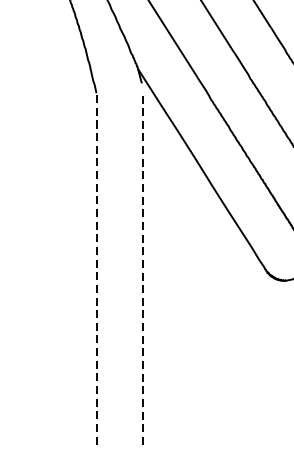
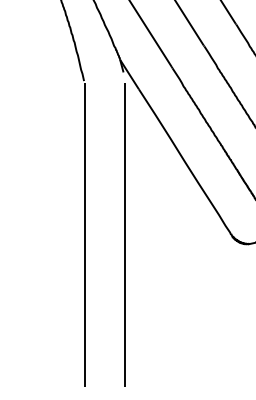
line: (142, 269) -> (124, 234), dashed -> solid
line: (97, 270) -> (84, 235), dashed -> solid

